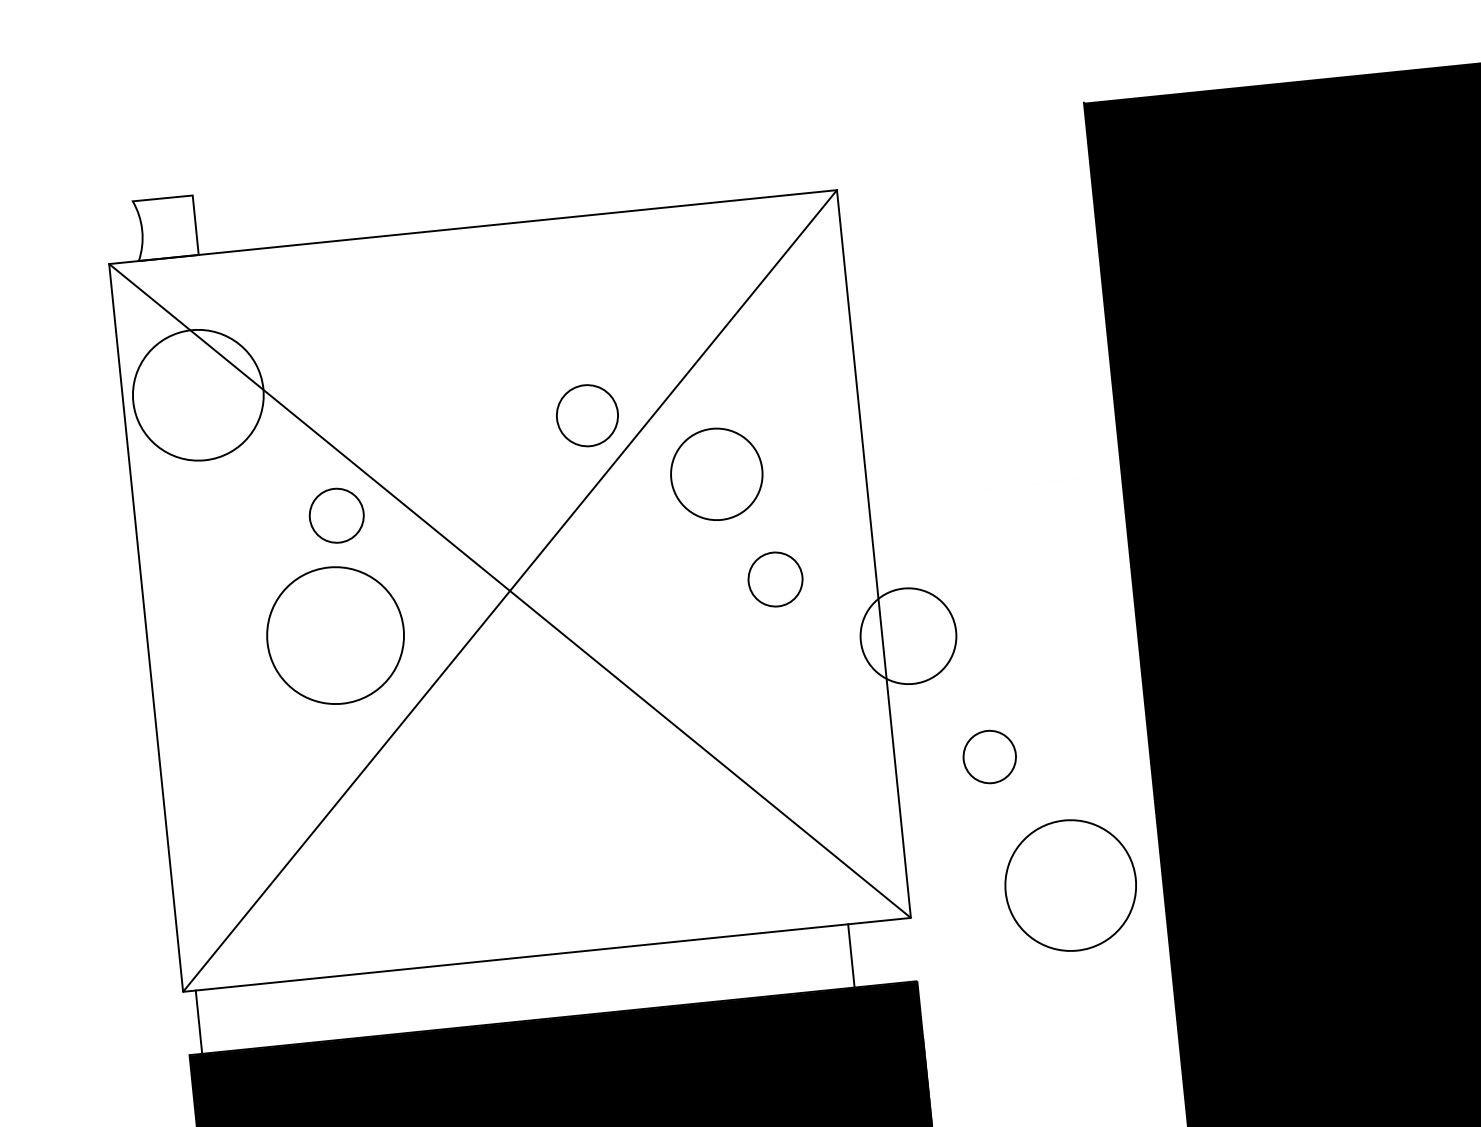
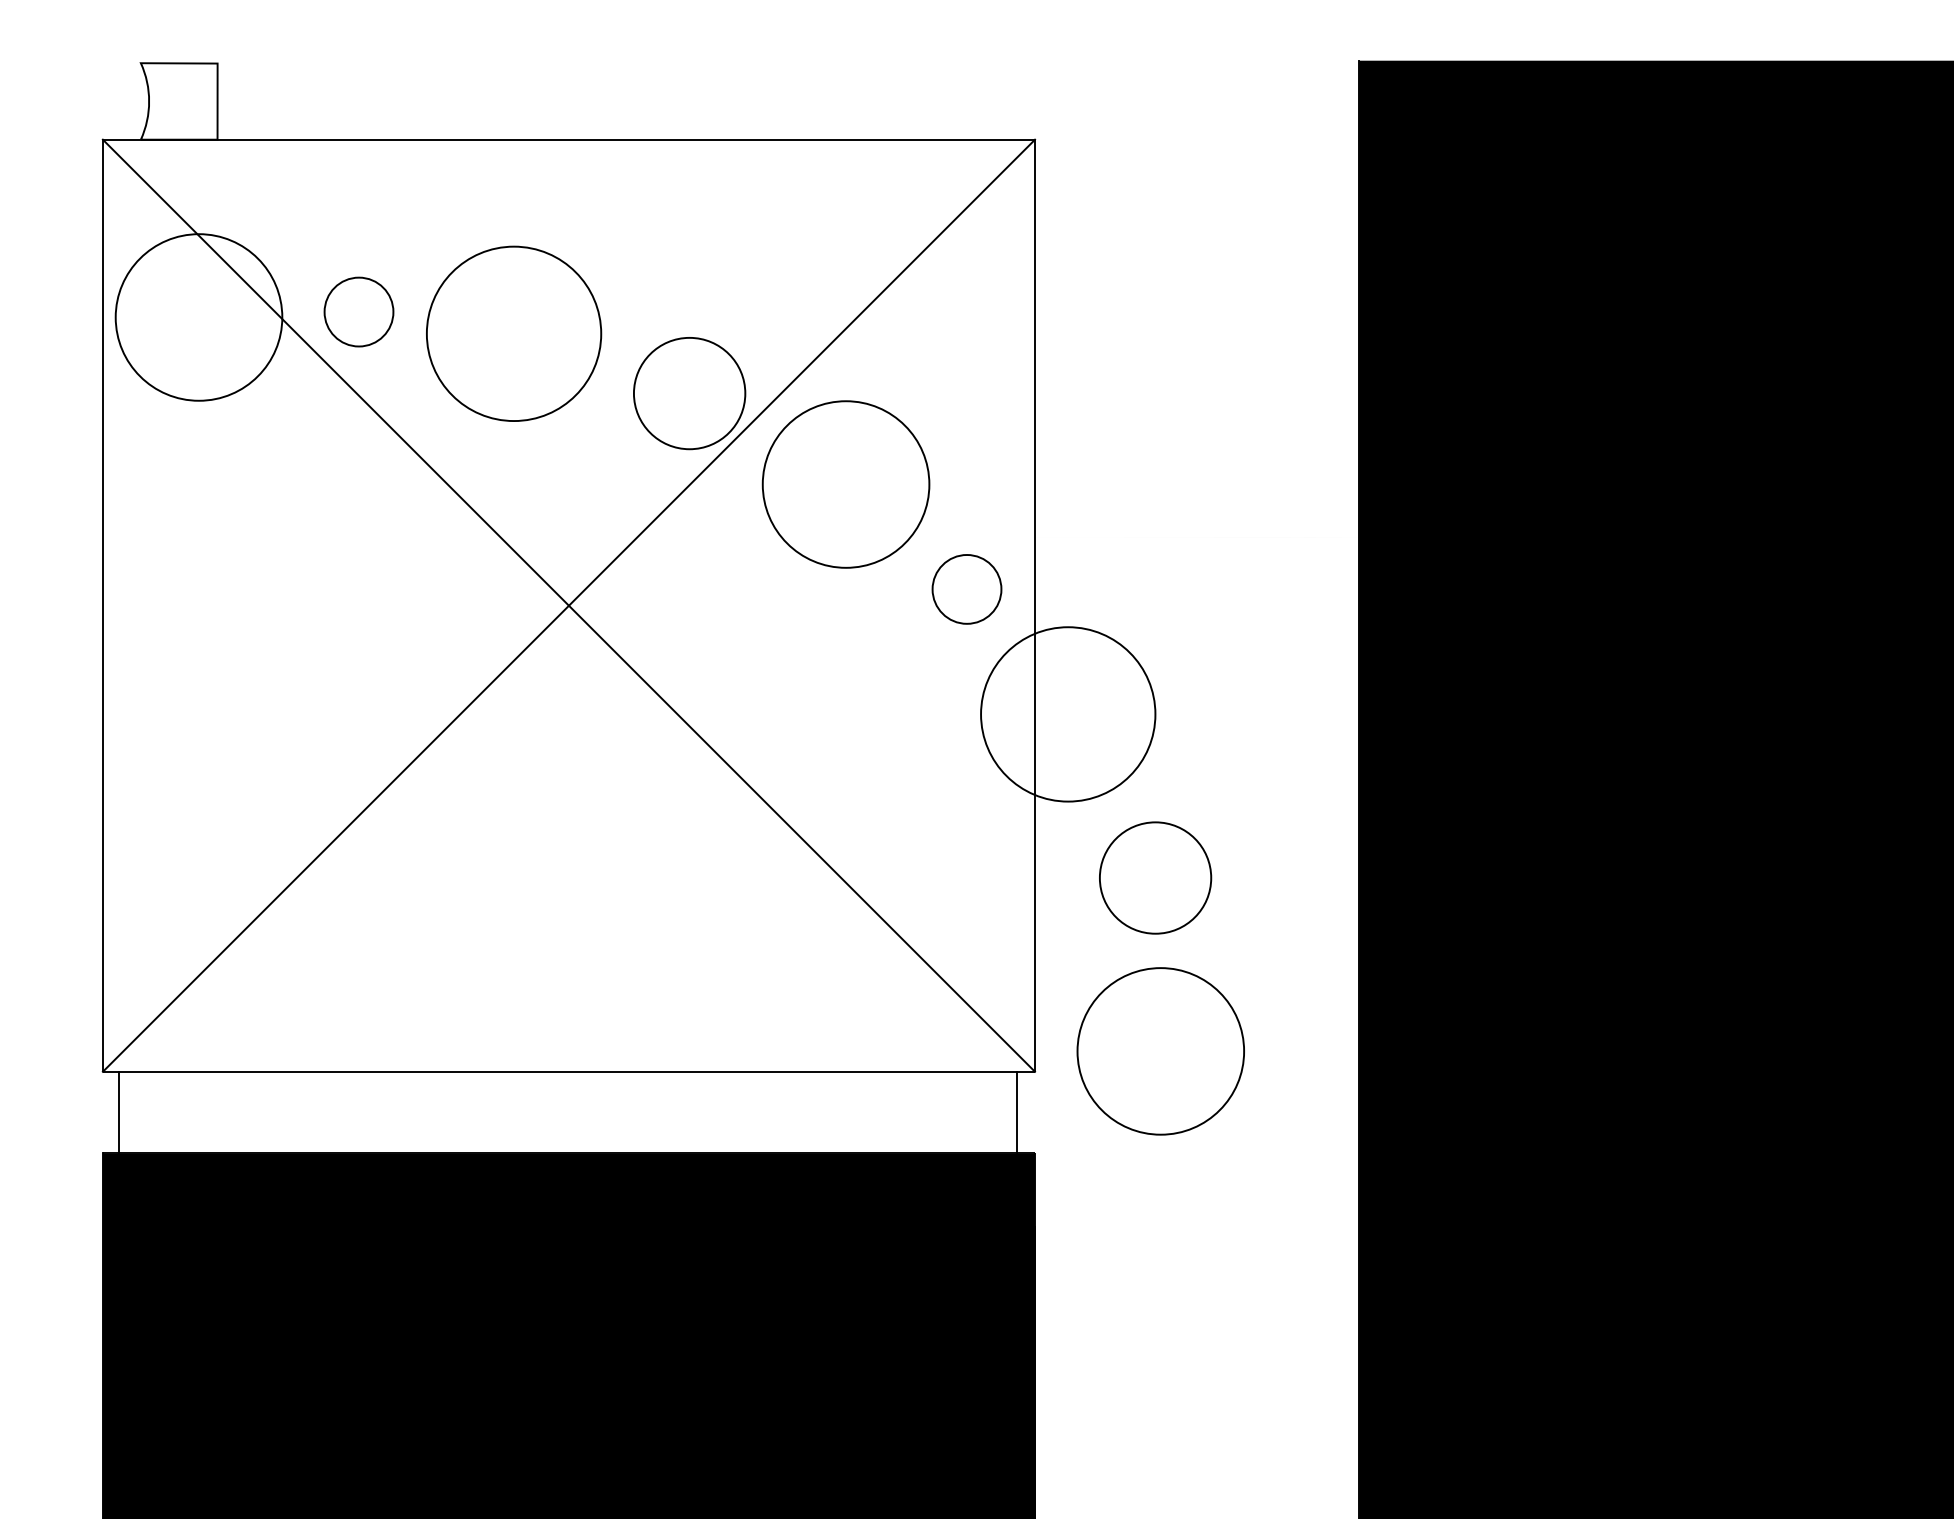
circle: (587, 415) -> (689, 393), size x1.43
circle: (716, 474) -> (845, 484), size x1.43
circle: (336, 515) -> (358, 311), moved
circle: (775, 579) -> (966, 589), moved
circle: (335, 635) -> (514, 333), moved
circle: (908, 636) -> (1068, 714), size x1.43
circle: (989, 756) -> (1155, 877), size x1.67
circle: (1070, 885) -> (1160, 1051), moved
line: (851, 955) -> (1016, 1111), moved

